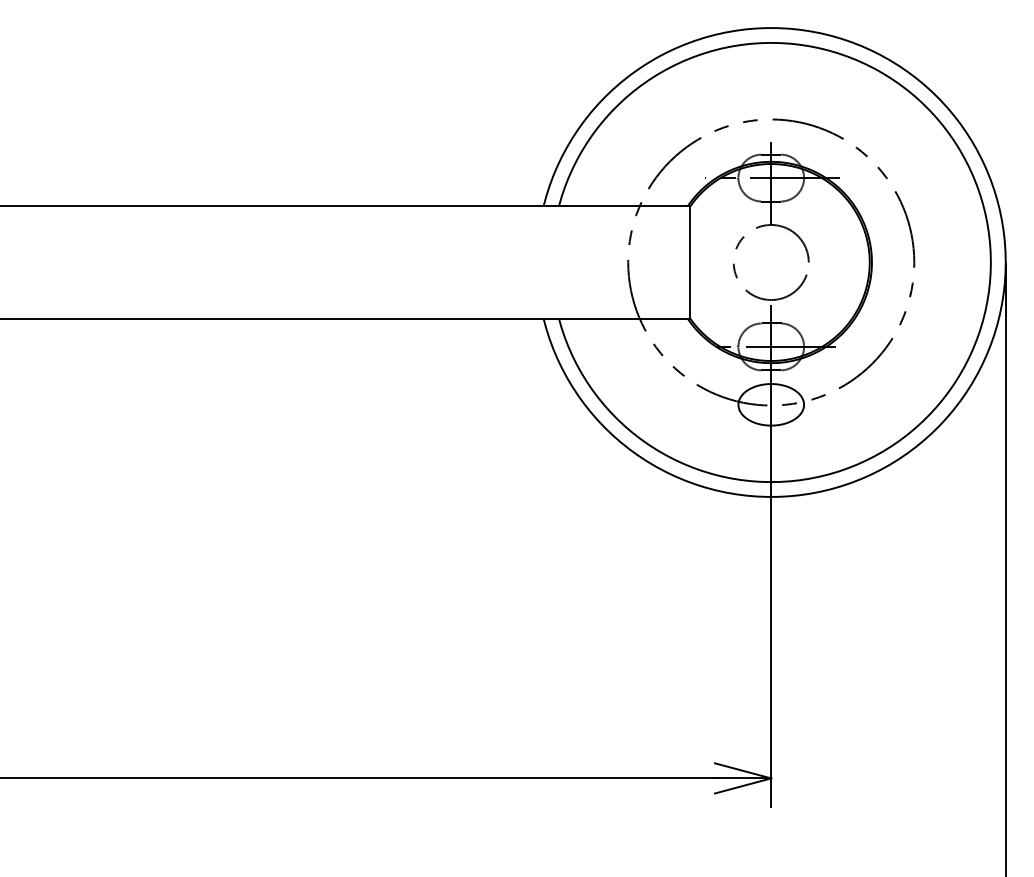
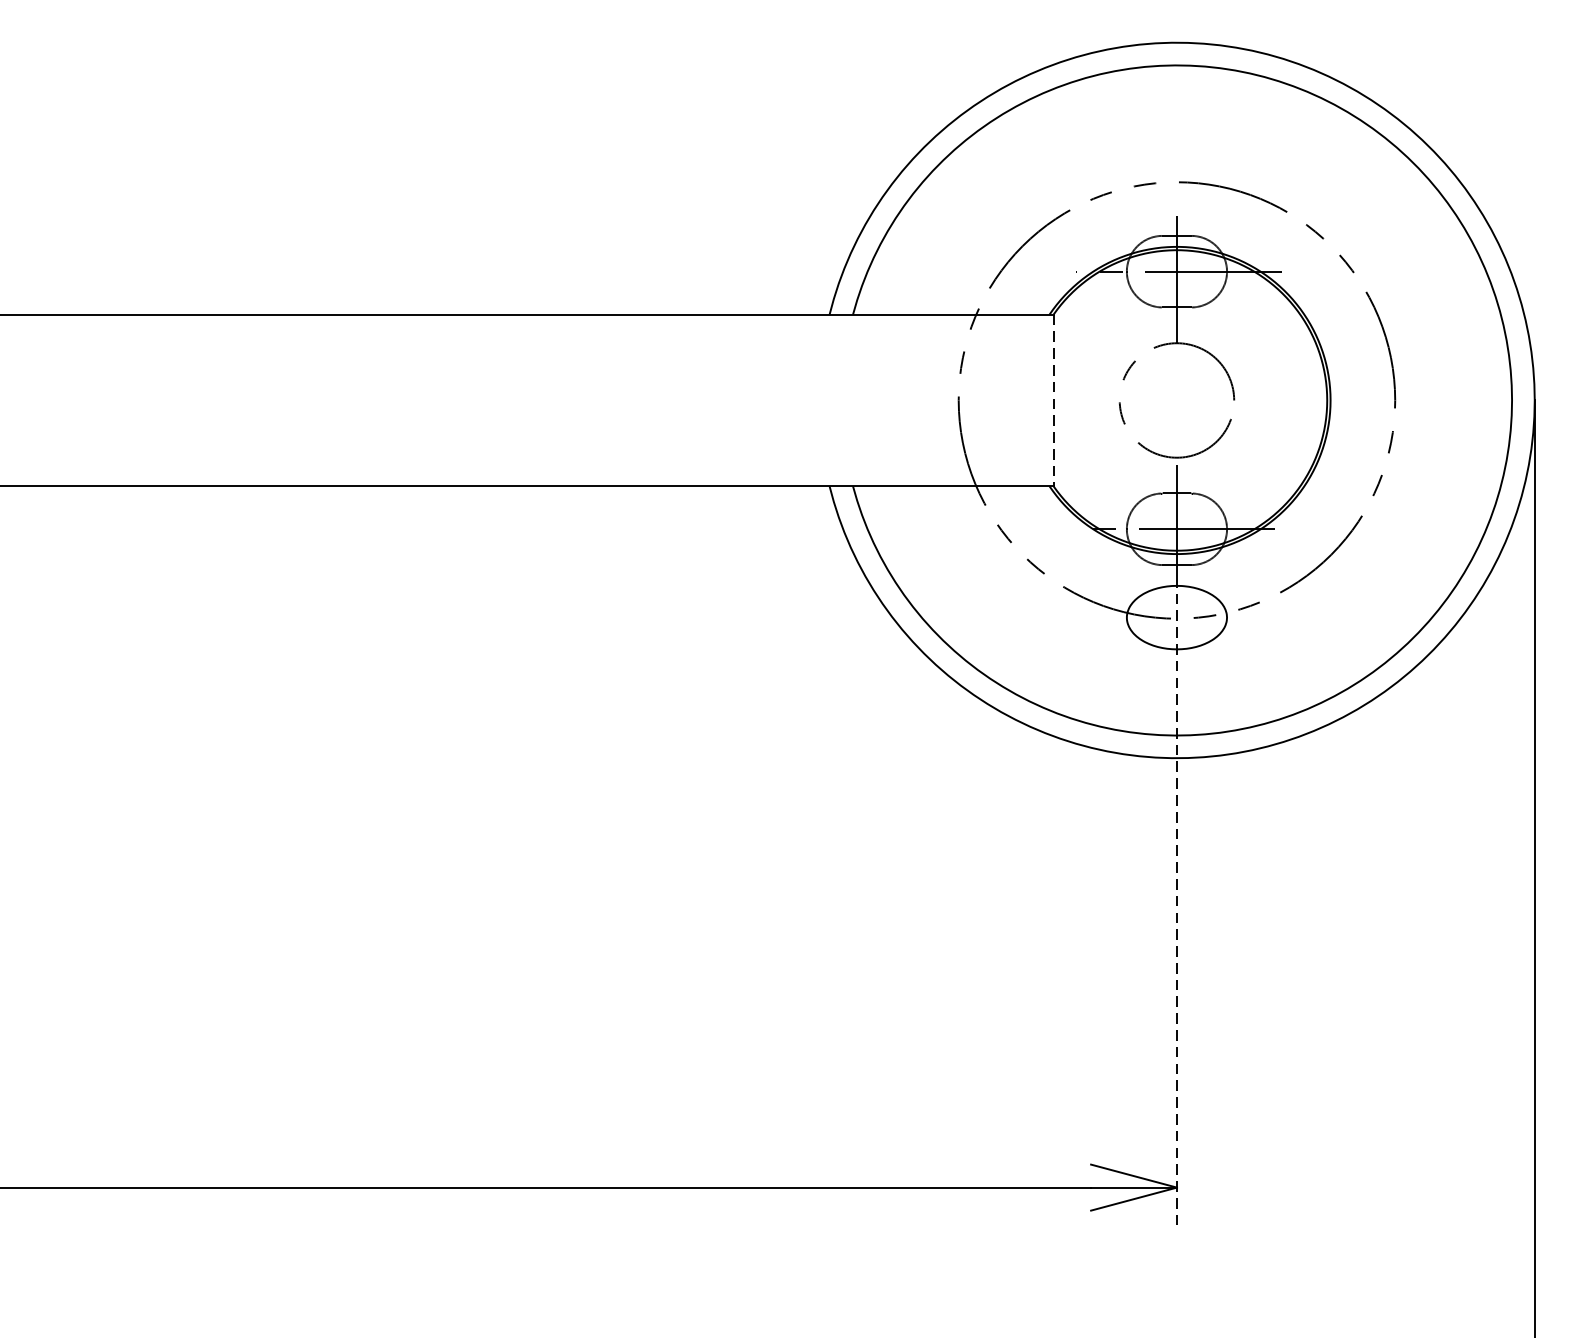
line: (690, 263) -> (1053, 401), solid -> dashed
line: (771, 592) -> (1177, 903), solid -> dashed

